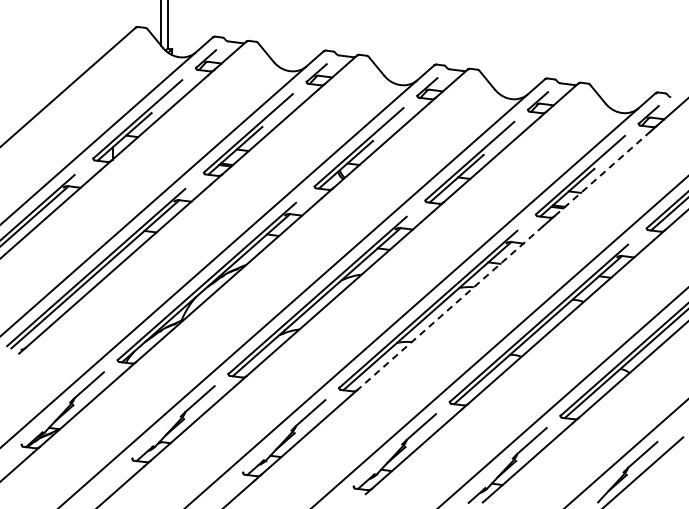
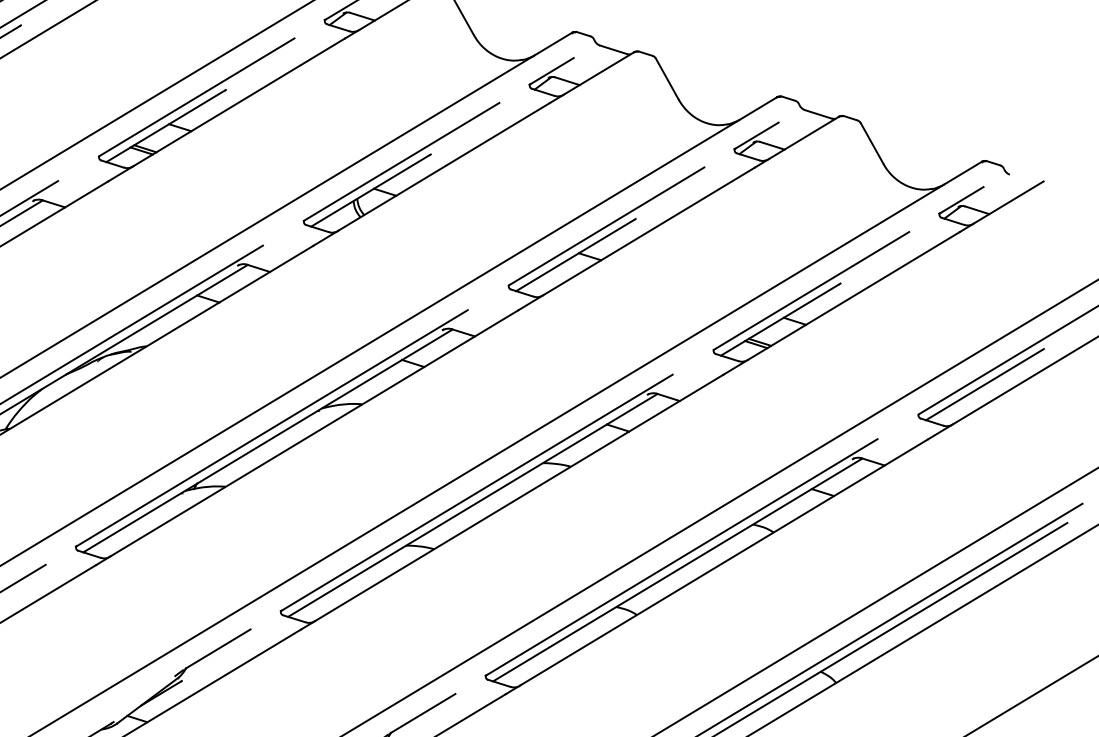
line: (602, 174) -> (853, 297), dashed -> solid
line: (450, 308) -> (519, 498), dashed -> solid

